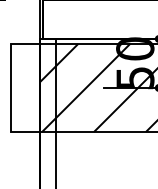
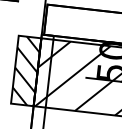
hatch: (25, 87) -> (26, 70), added

